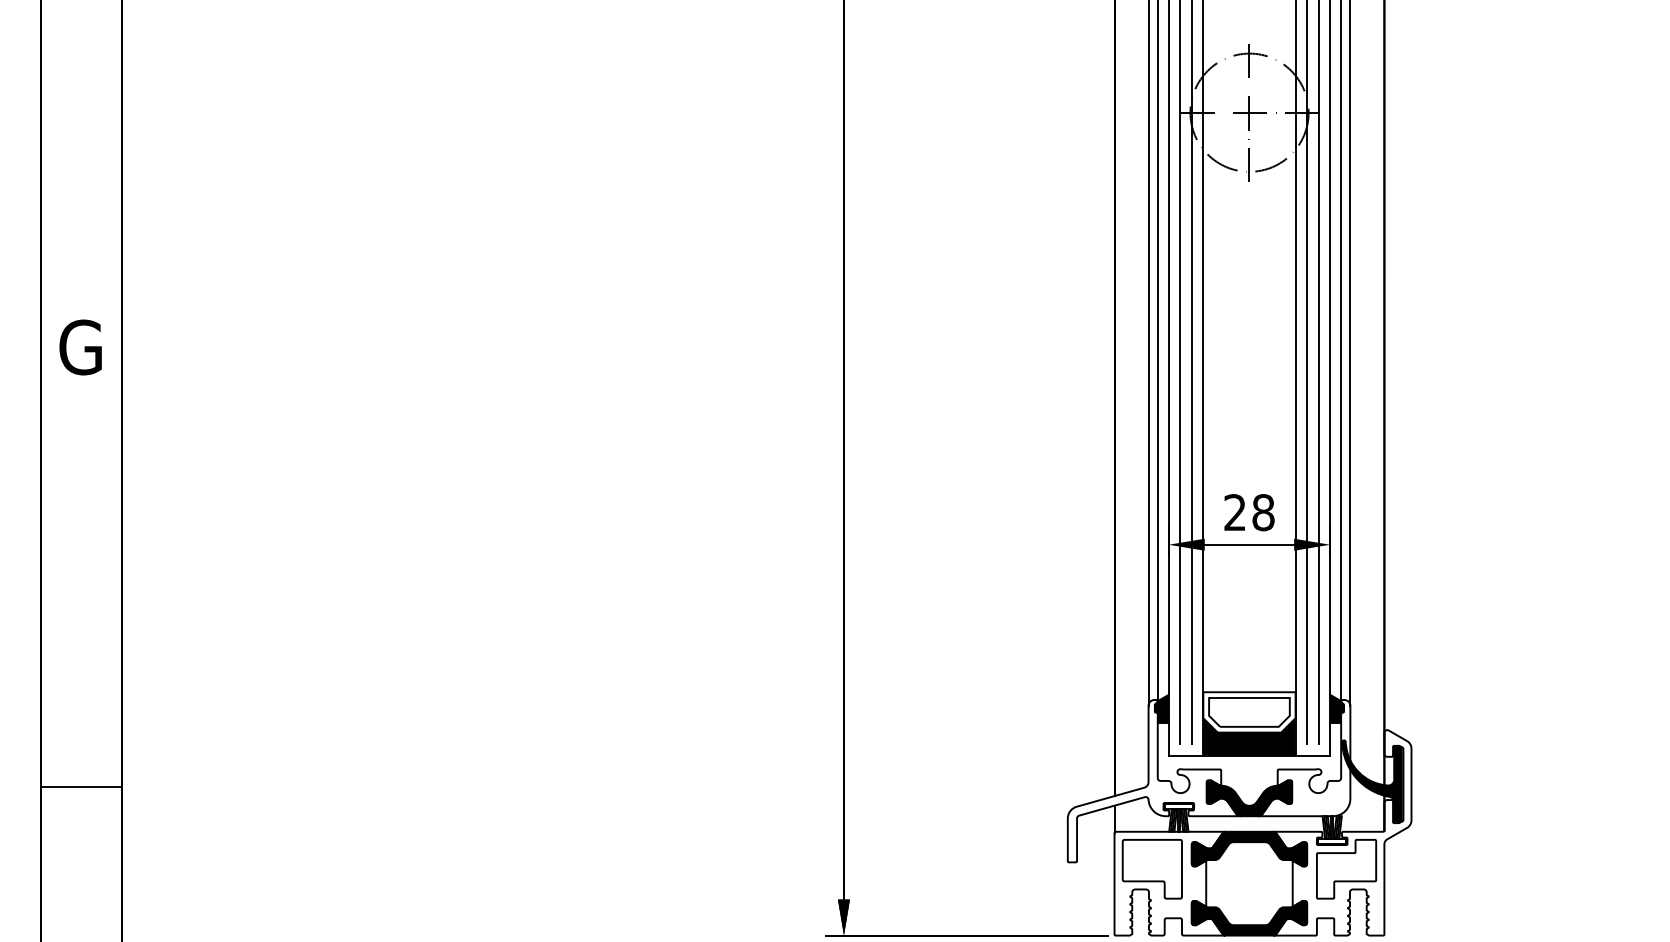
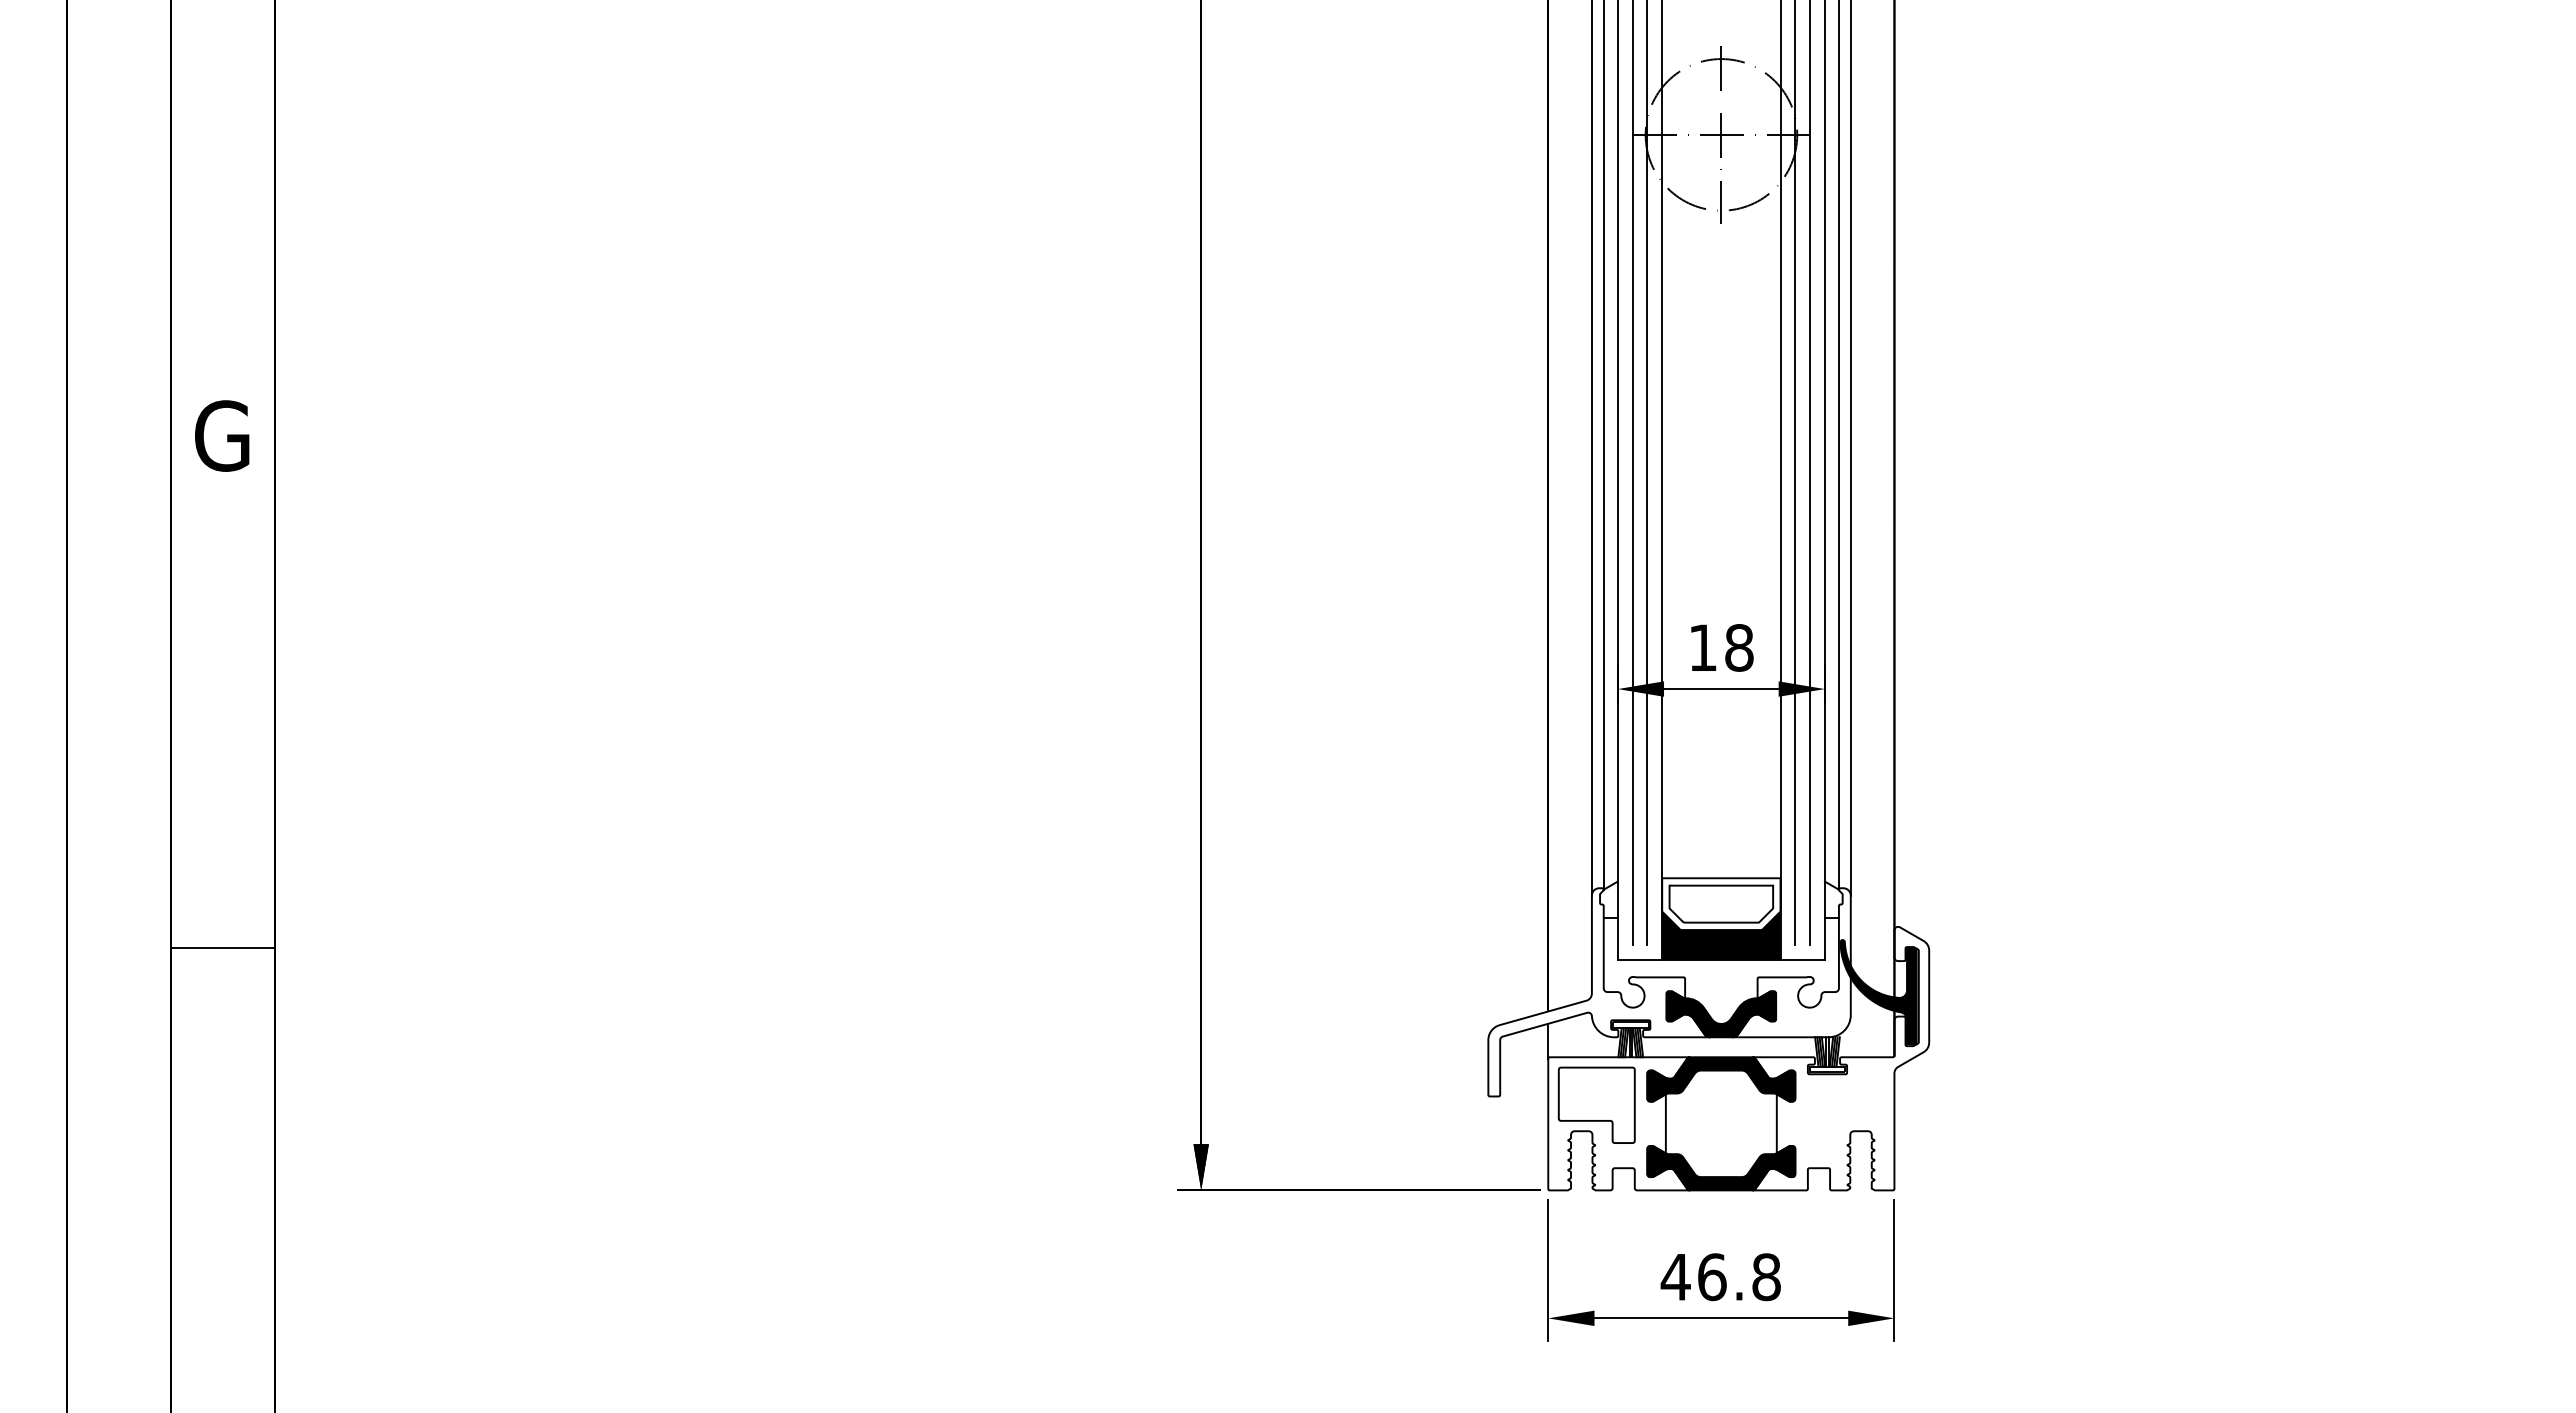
text: (1234, 512) -> (1702, 647), 28 -> 18
fill: (1161, 708) -> (1608, 899), removed
fill: (1336, 708) -> (1833, 899), removed
line: (80, 787) -> (222, 948), moved
part: (1346, 868) -> (1845, 1104), removed

